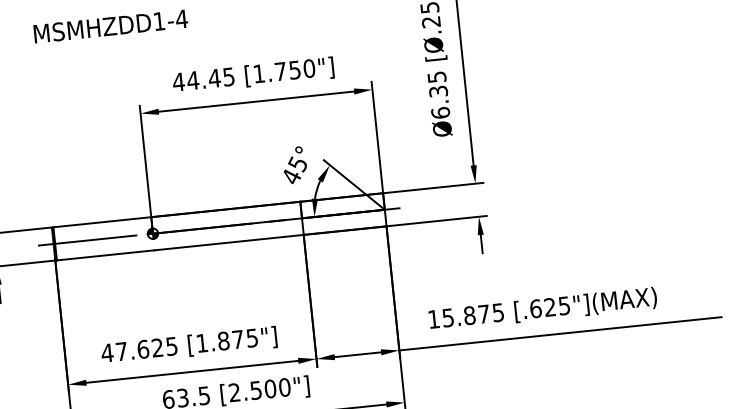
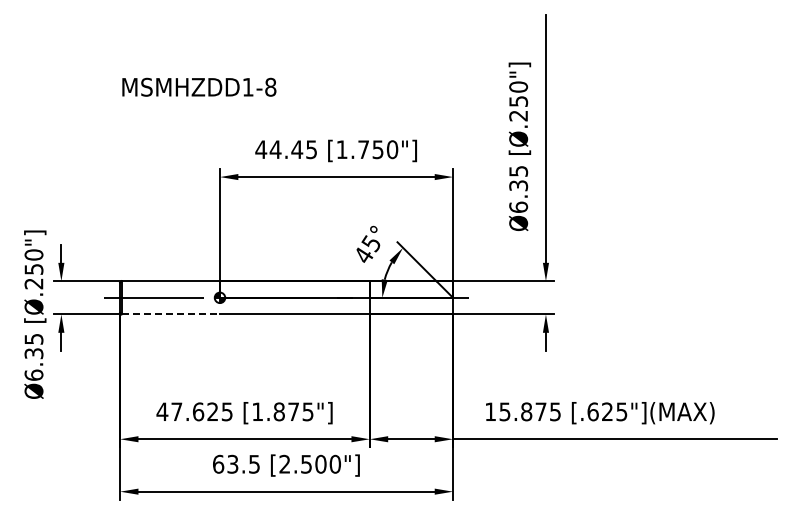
text: (181, 18) -> (270, 86), MSMHZDD1-4 -> MSMHZDD1-8
line: (106, 255) -> (171, 314), solid -> dashed

